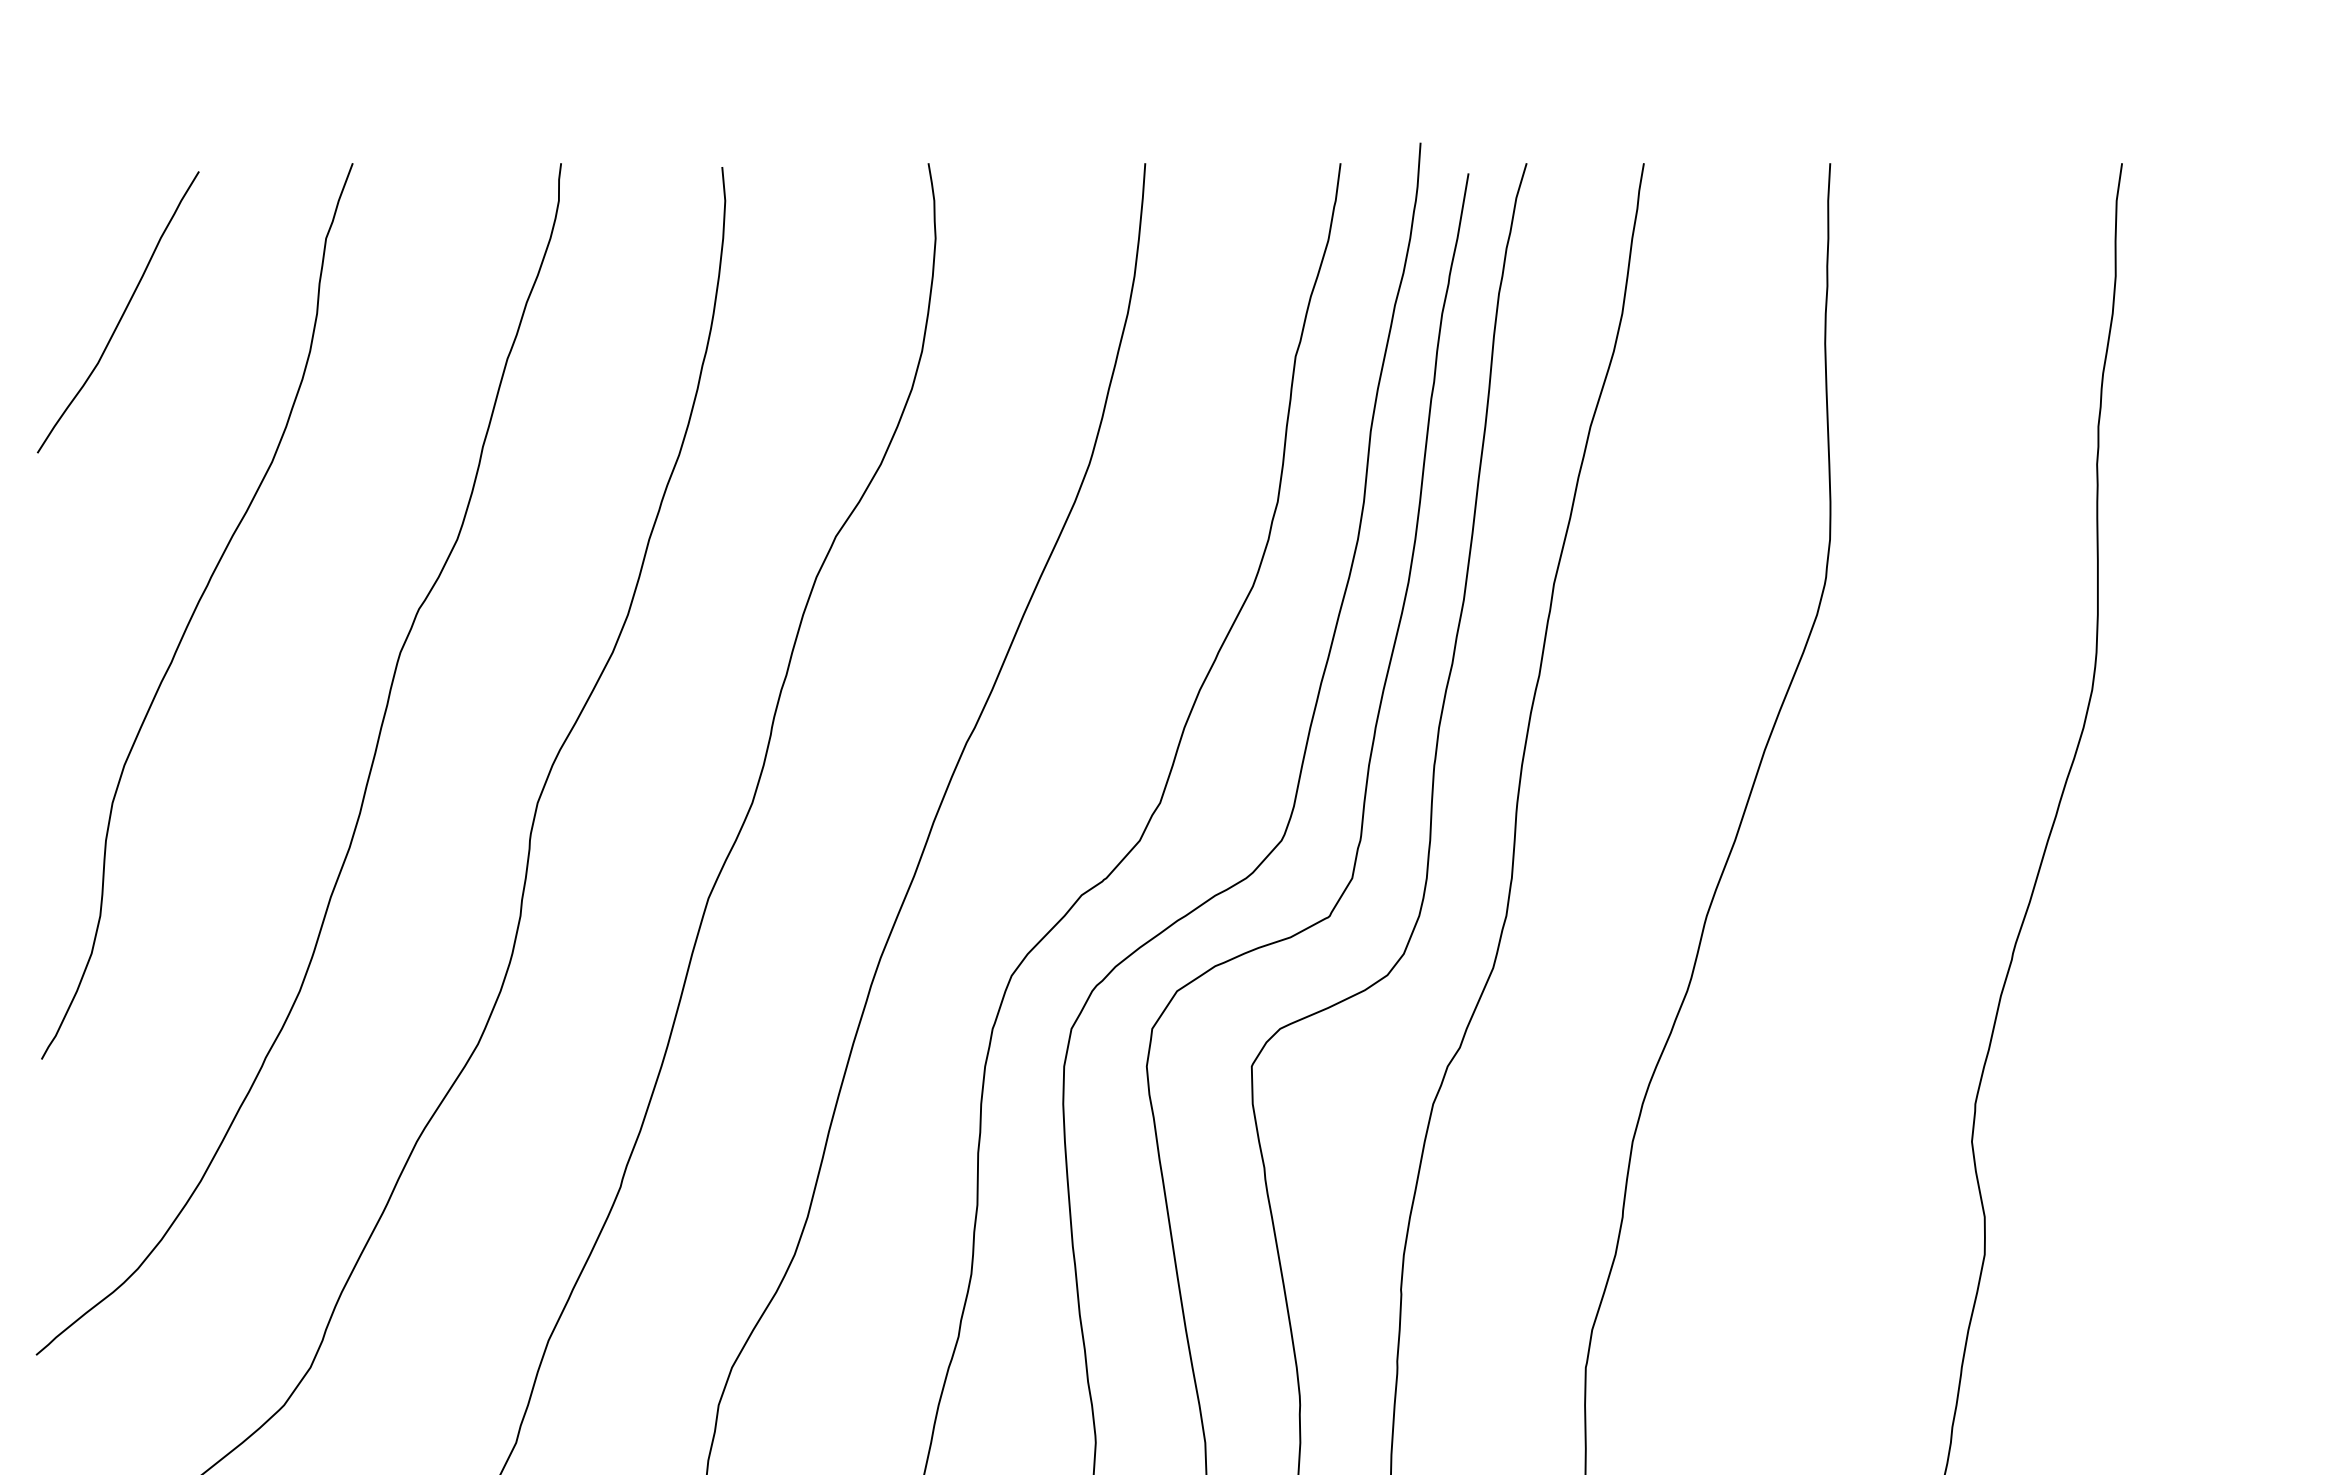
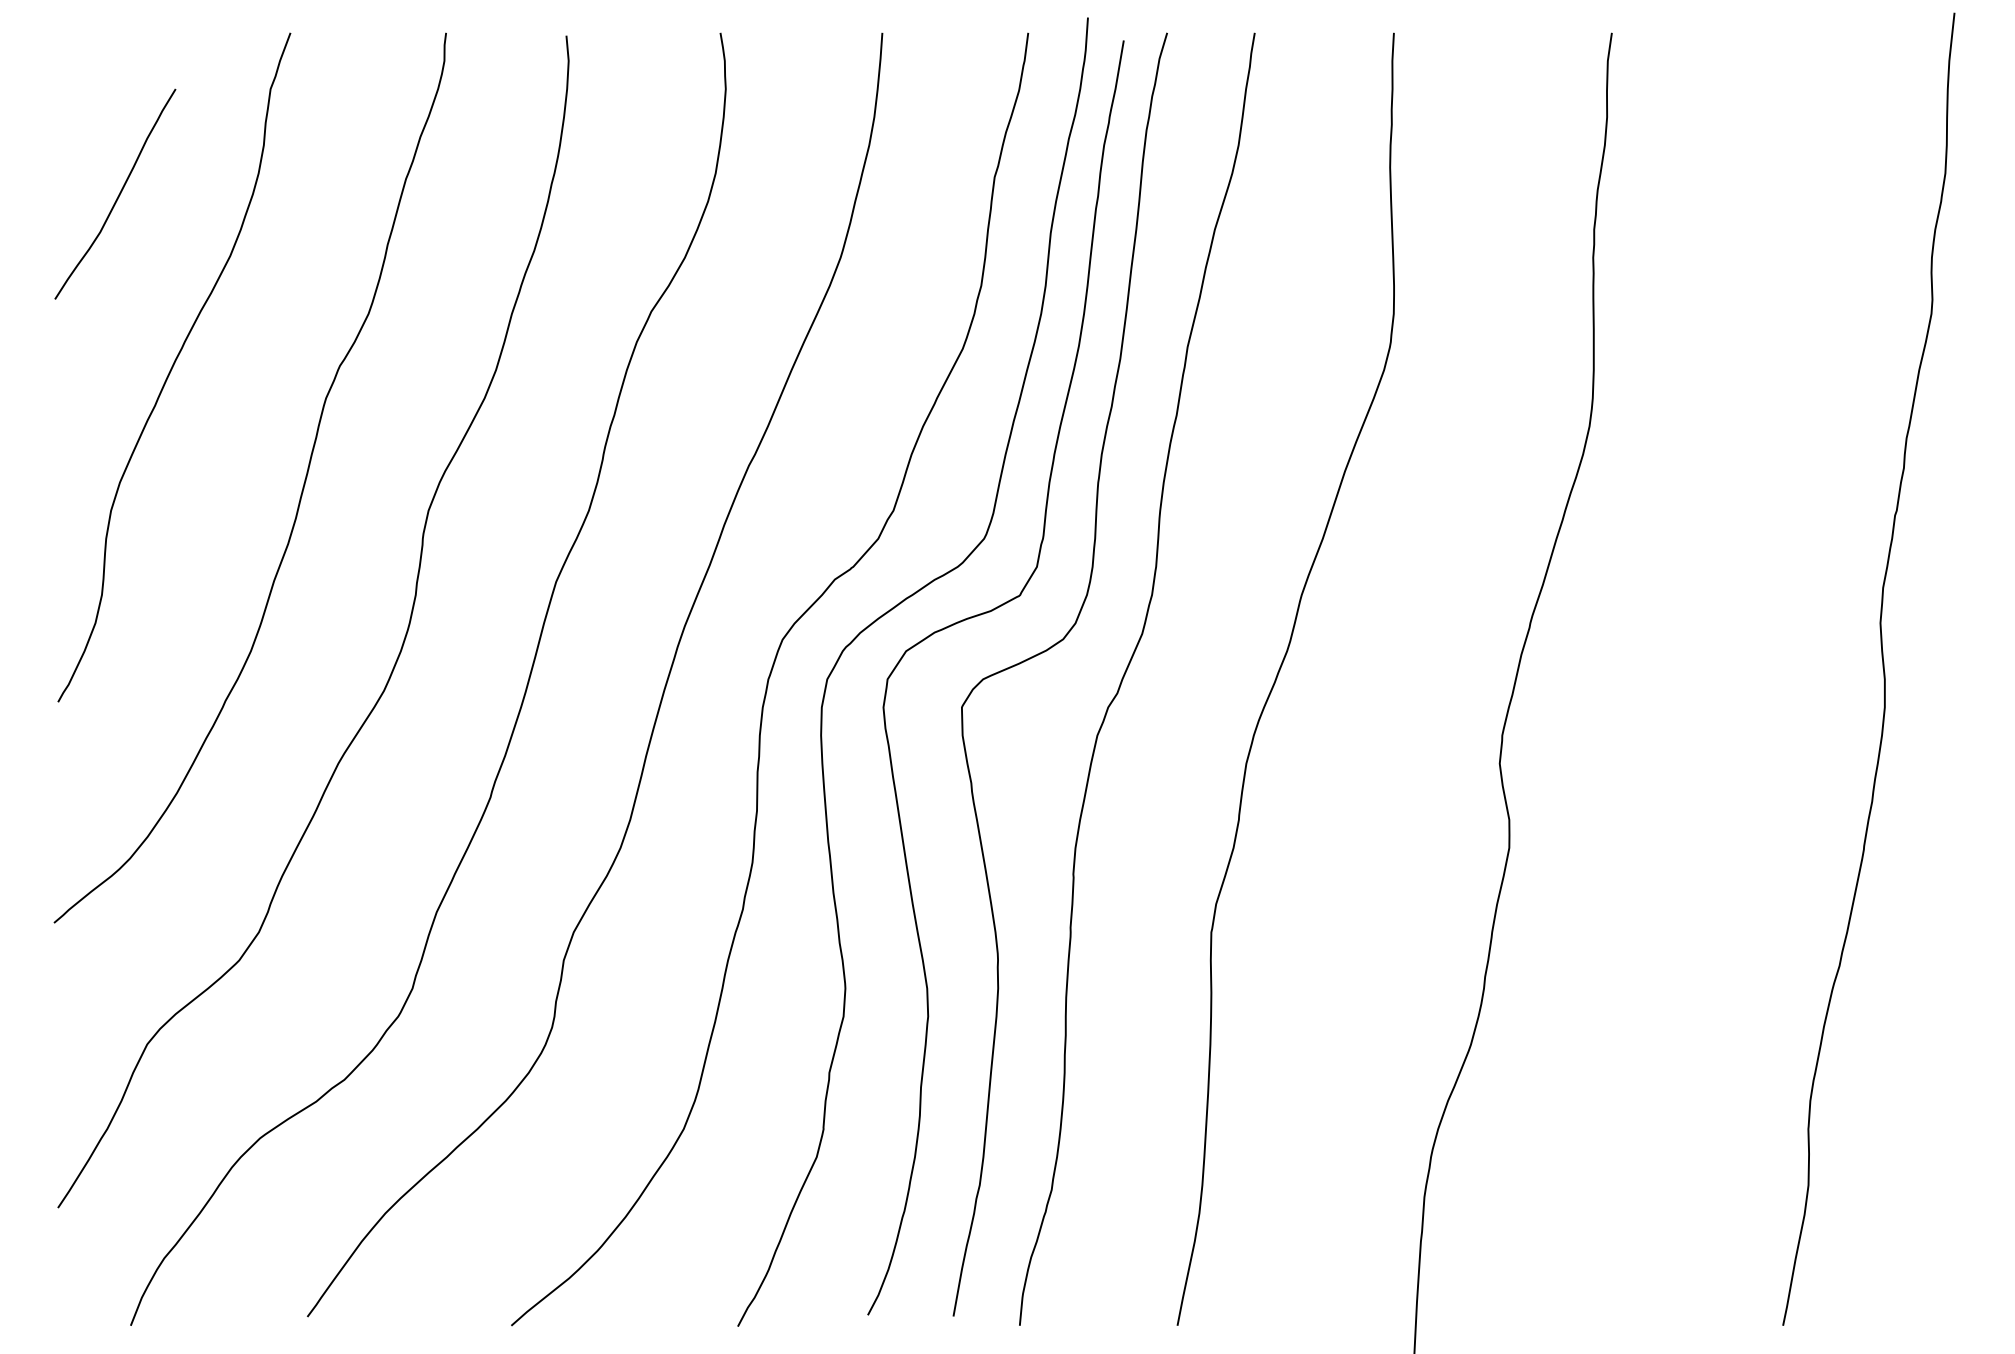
curve: (122, 312) -> (118, 194), moved

